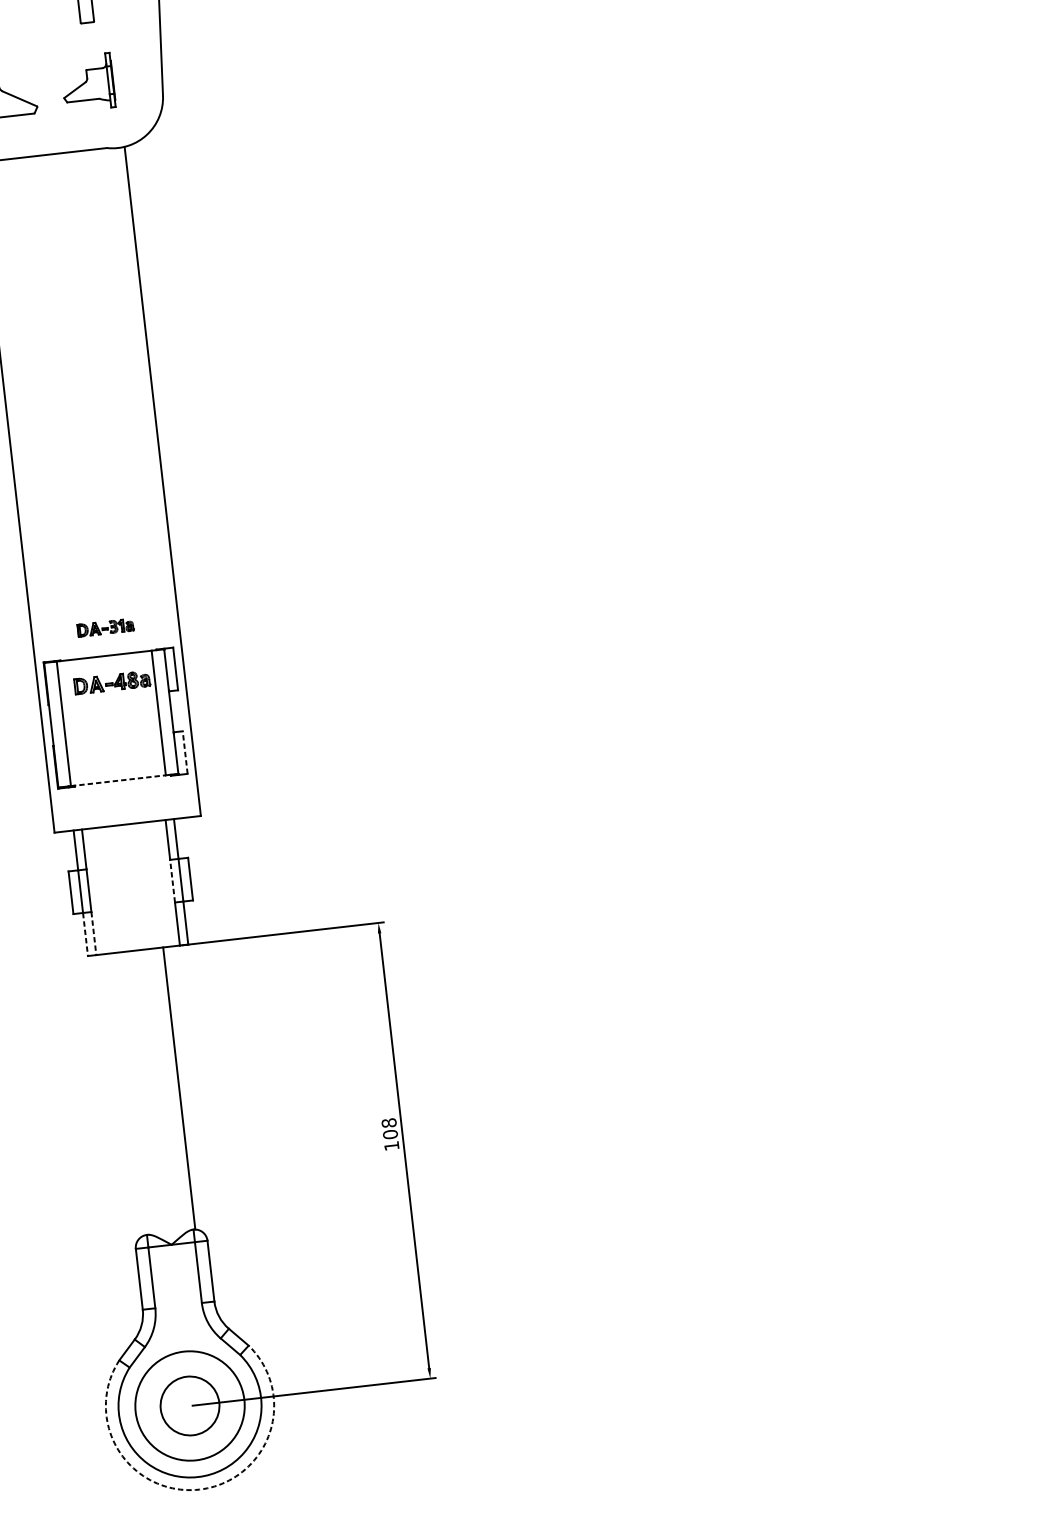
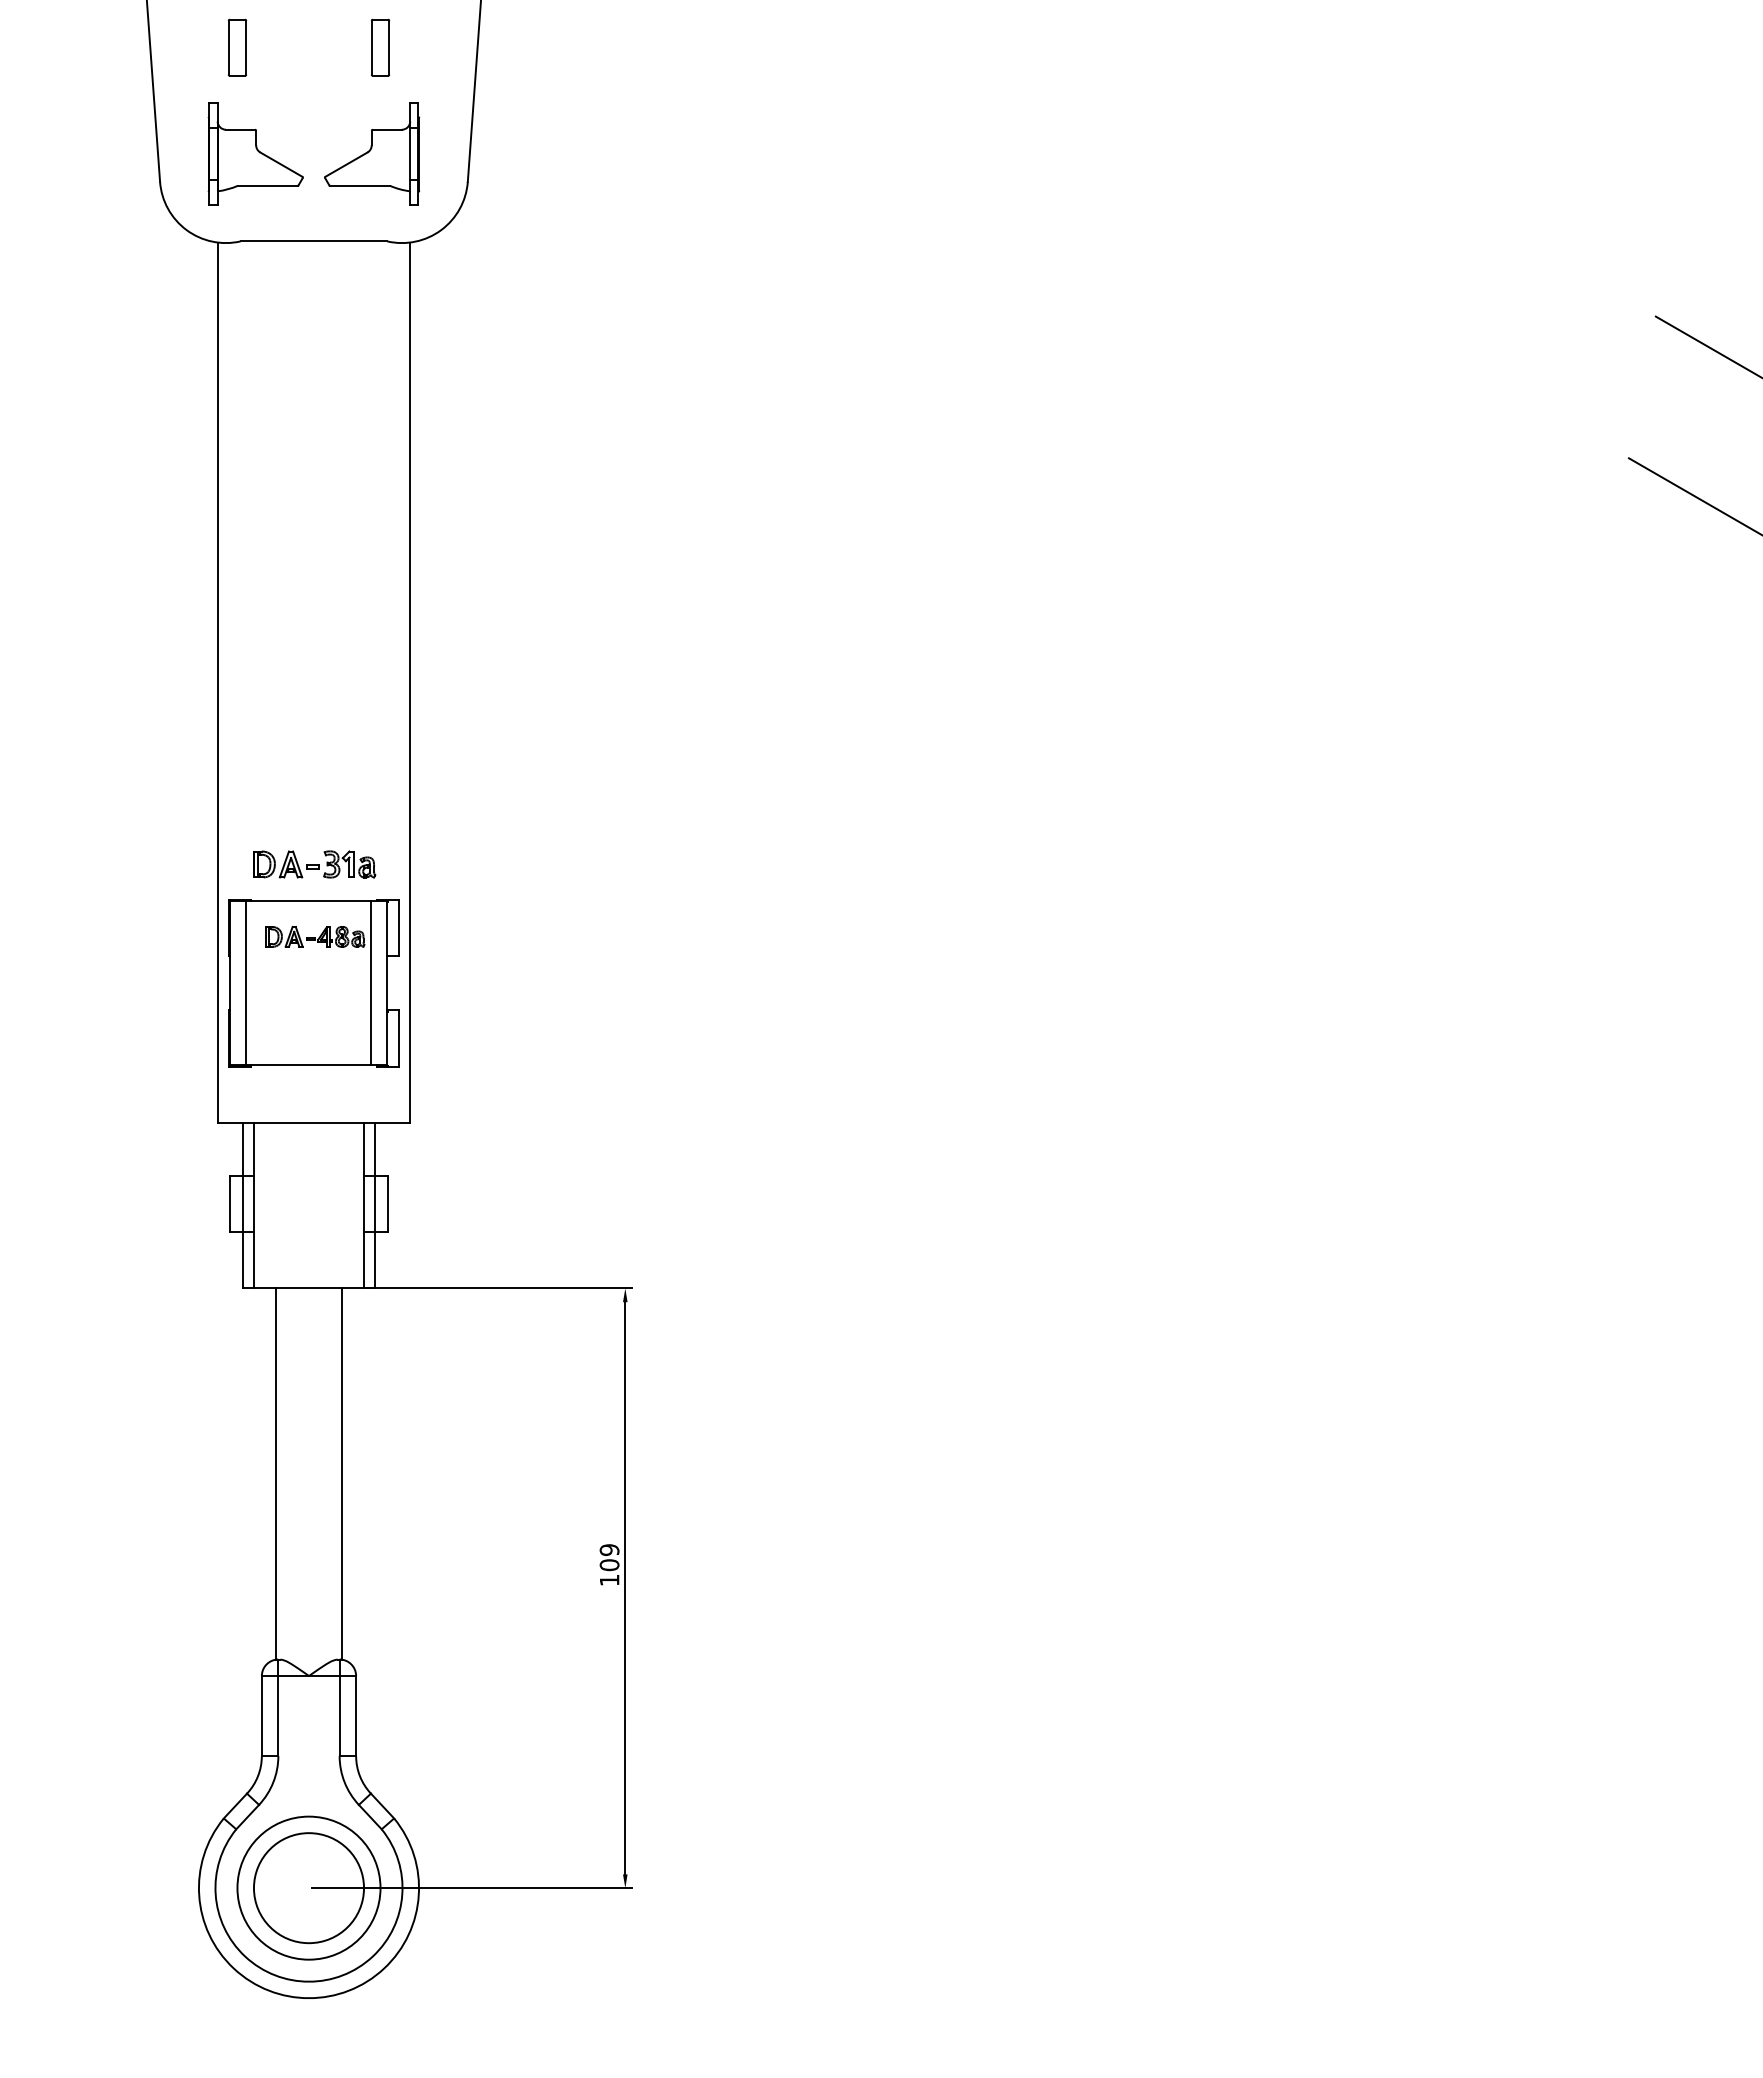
part: (88, 82) -> (372, 153), size x1.43
part: (105, 627) -> (314, 864), size x1.67
line: (185, 751) -> (399, 1037), dashed -> solid
line: (118, 781) -> (308, 1065), dashed -> solid
line: (172, 881) -> (364, 1203), dashed -> solid
line: (93, 933) -> (253, 1260), dashed -> solid
line: (85, 934) -> (242, 1260), dashed -> solid
line: (128, 1093) -> (275, 1473), added
text: (389, 1123) -> (609, 1550), 108 -> 109
circle: (189, 1406) -> (308, 1888), size x1.43
arc: (199, 1489) -> (309, 1998), dashed -> solid

